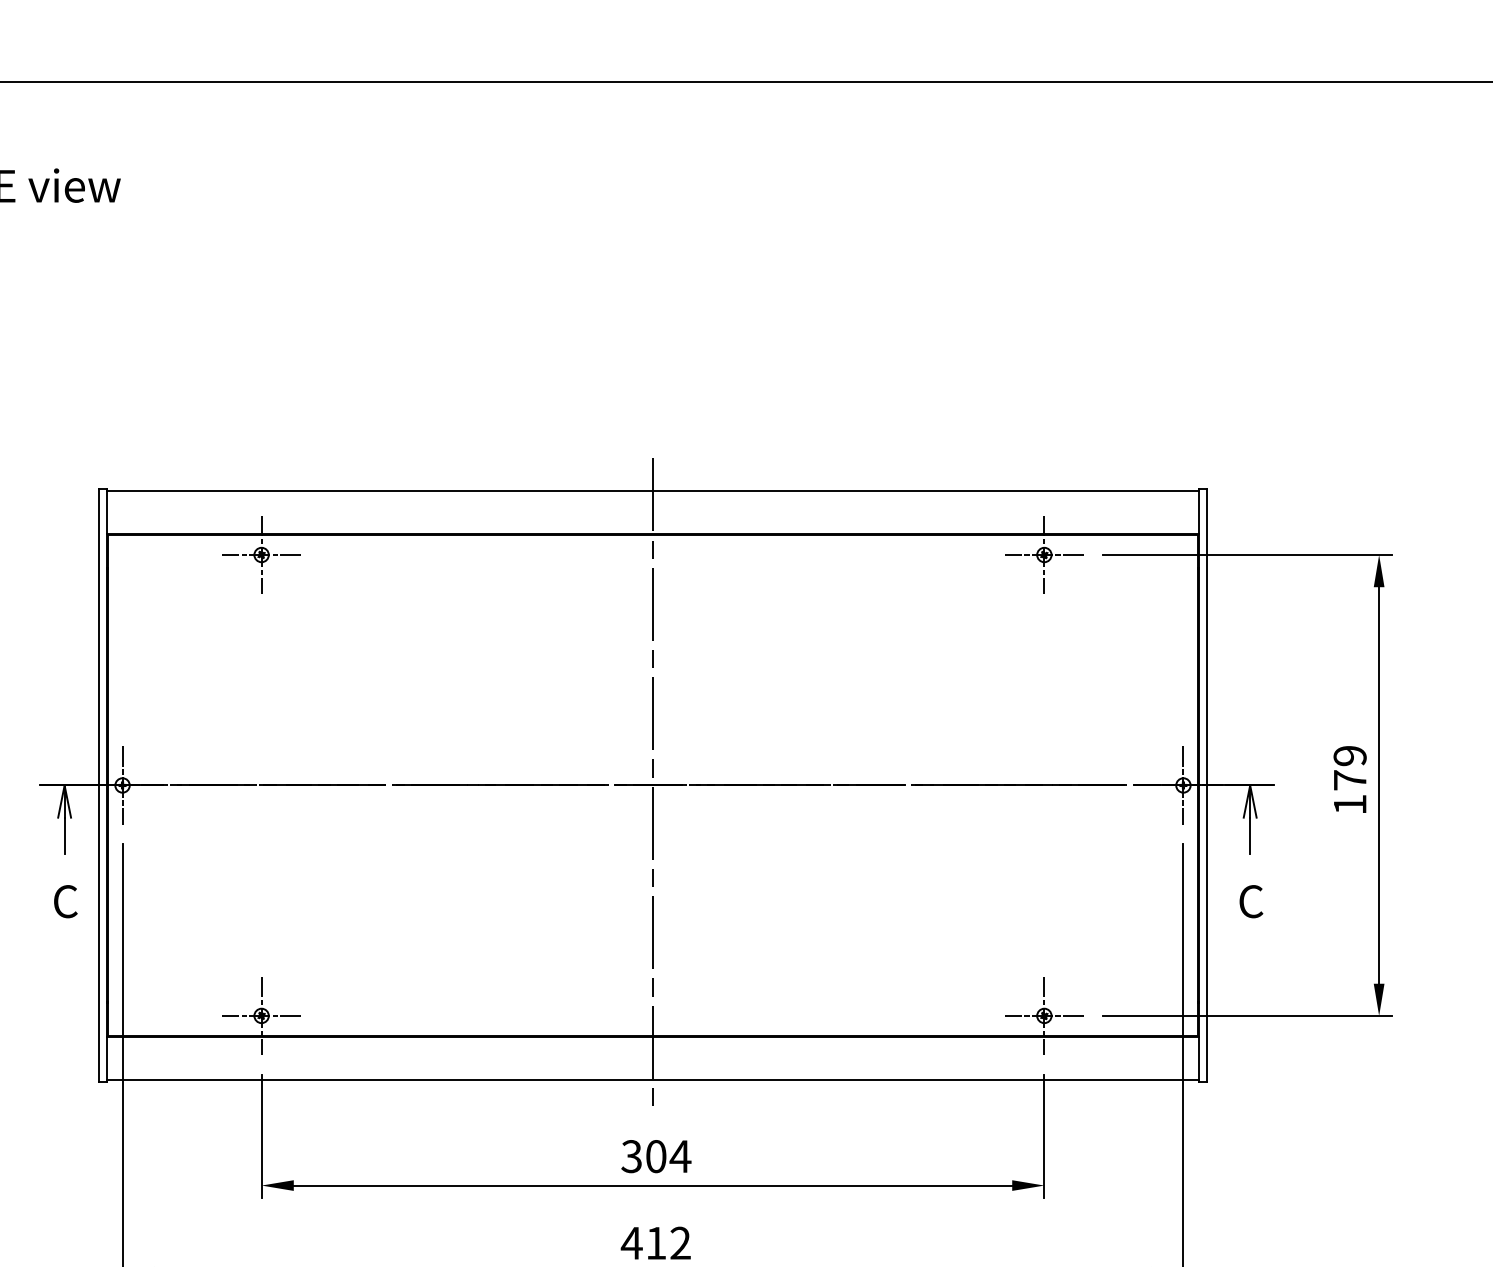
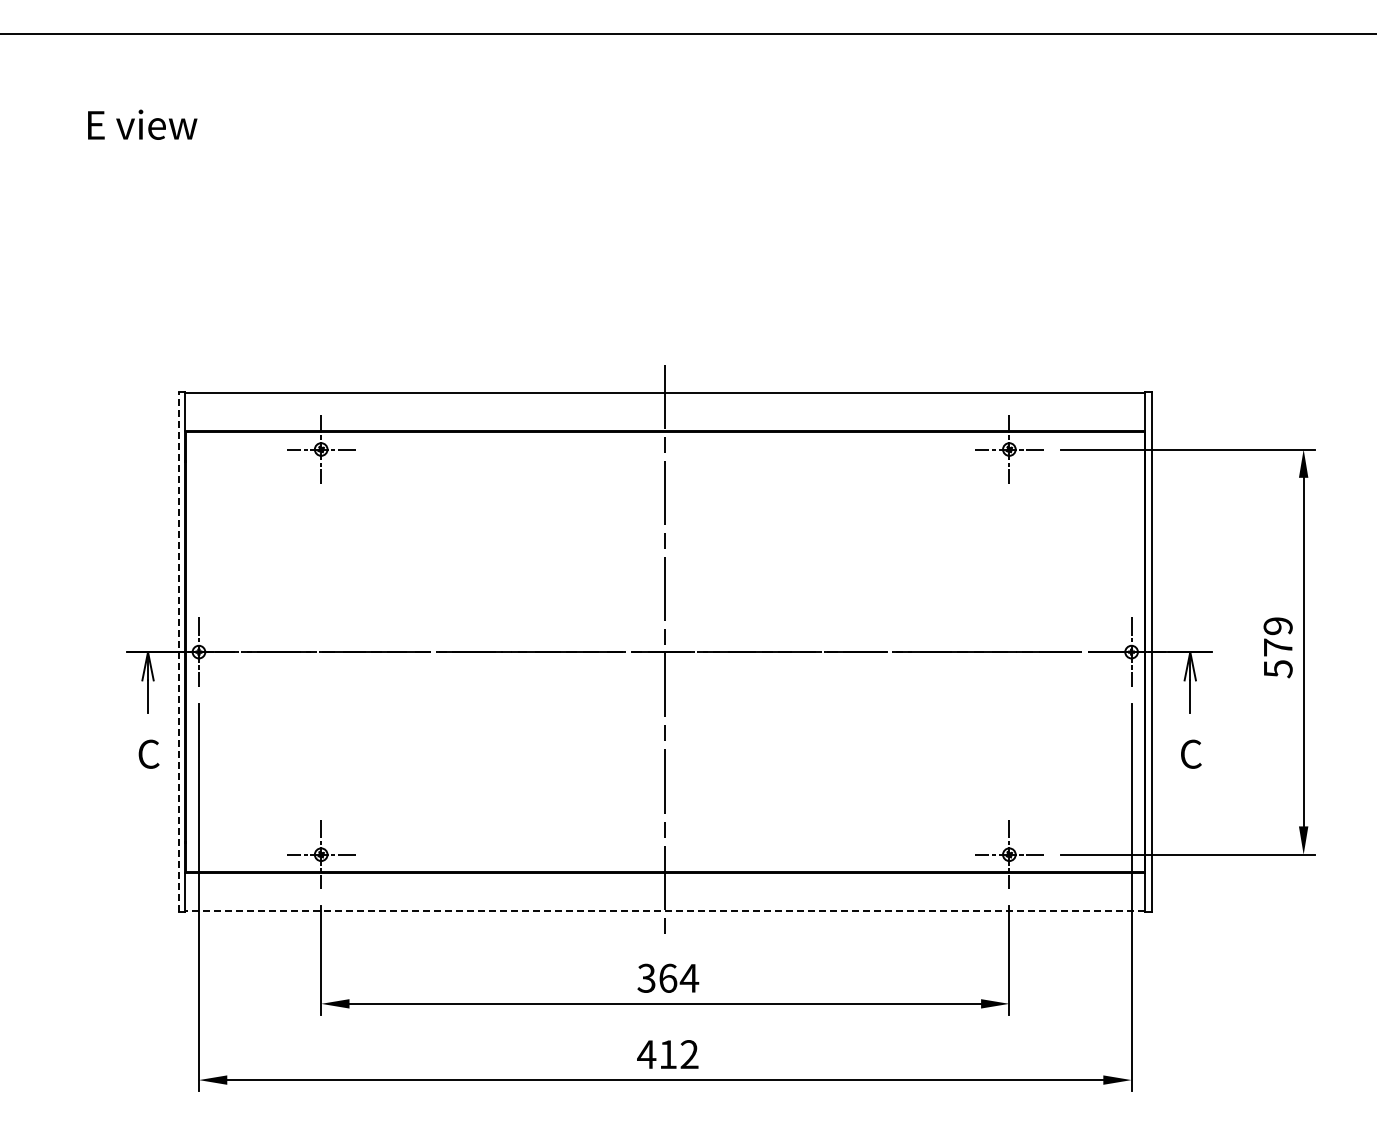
line: (99, 784) -> (178, 651), solid -> dashed
text: (1350, 805) -> (1278, 669), 179 -> 579
line: (653, 1080) -> (665, 911), solid -> dashed
text: (656, 1155) -> (668, 977), 304 -> 364

